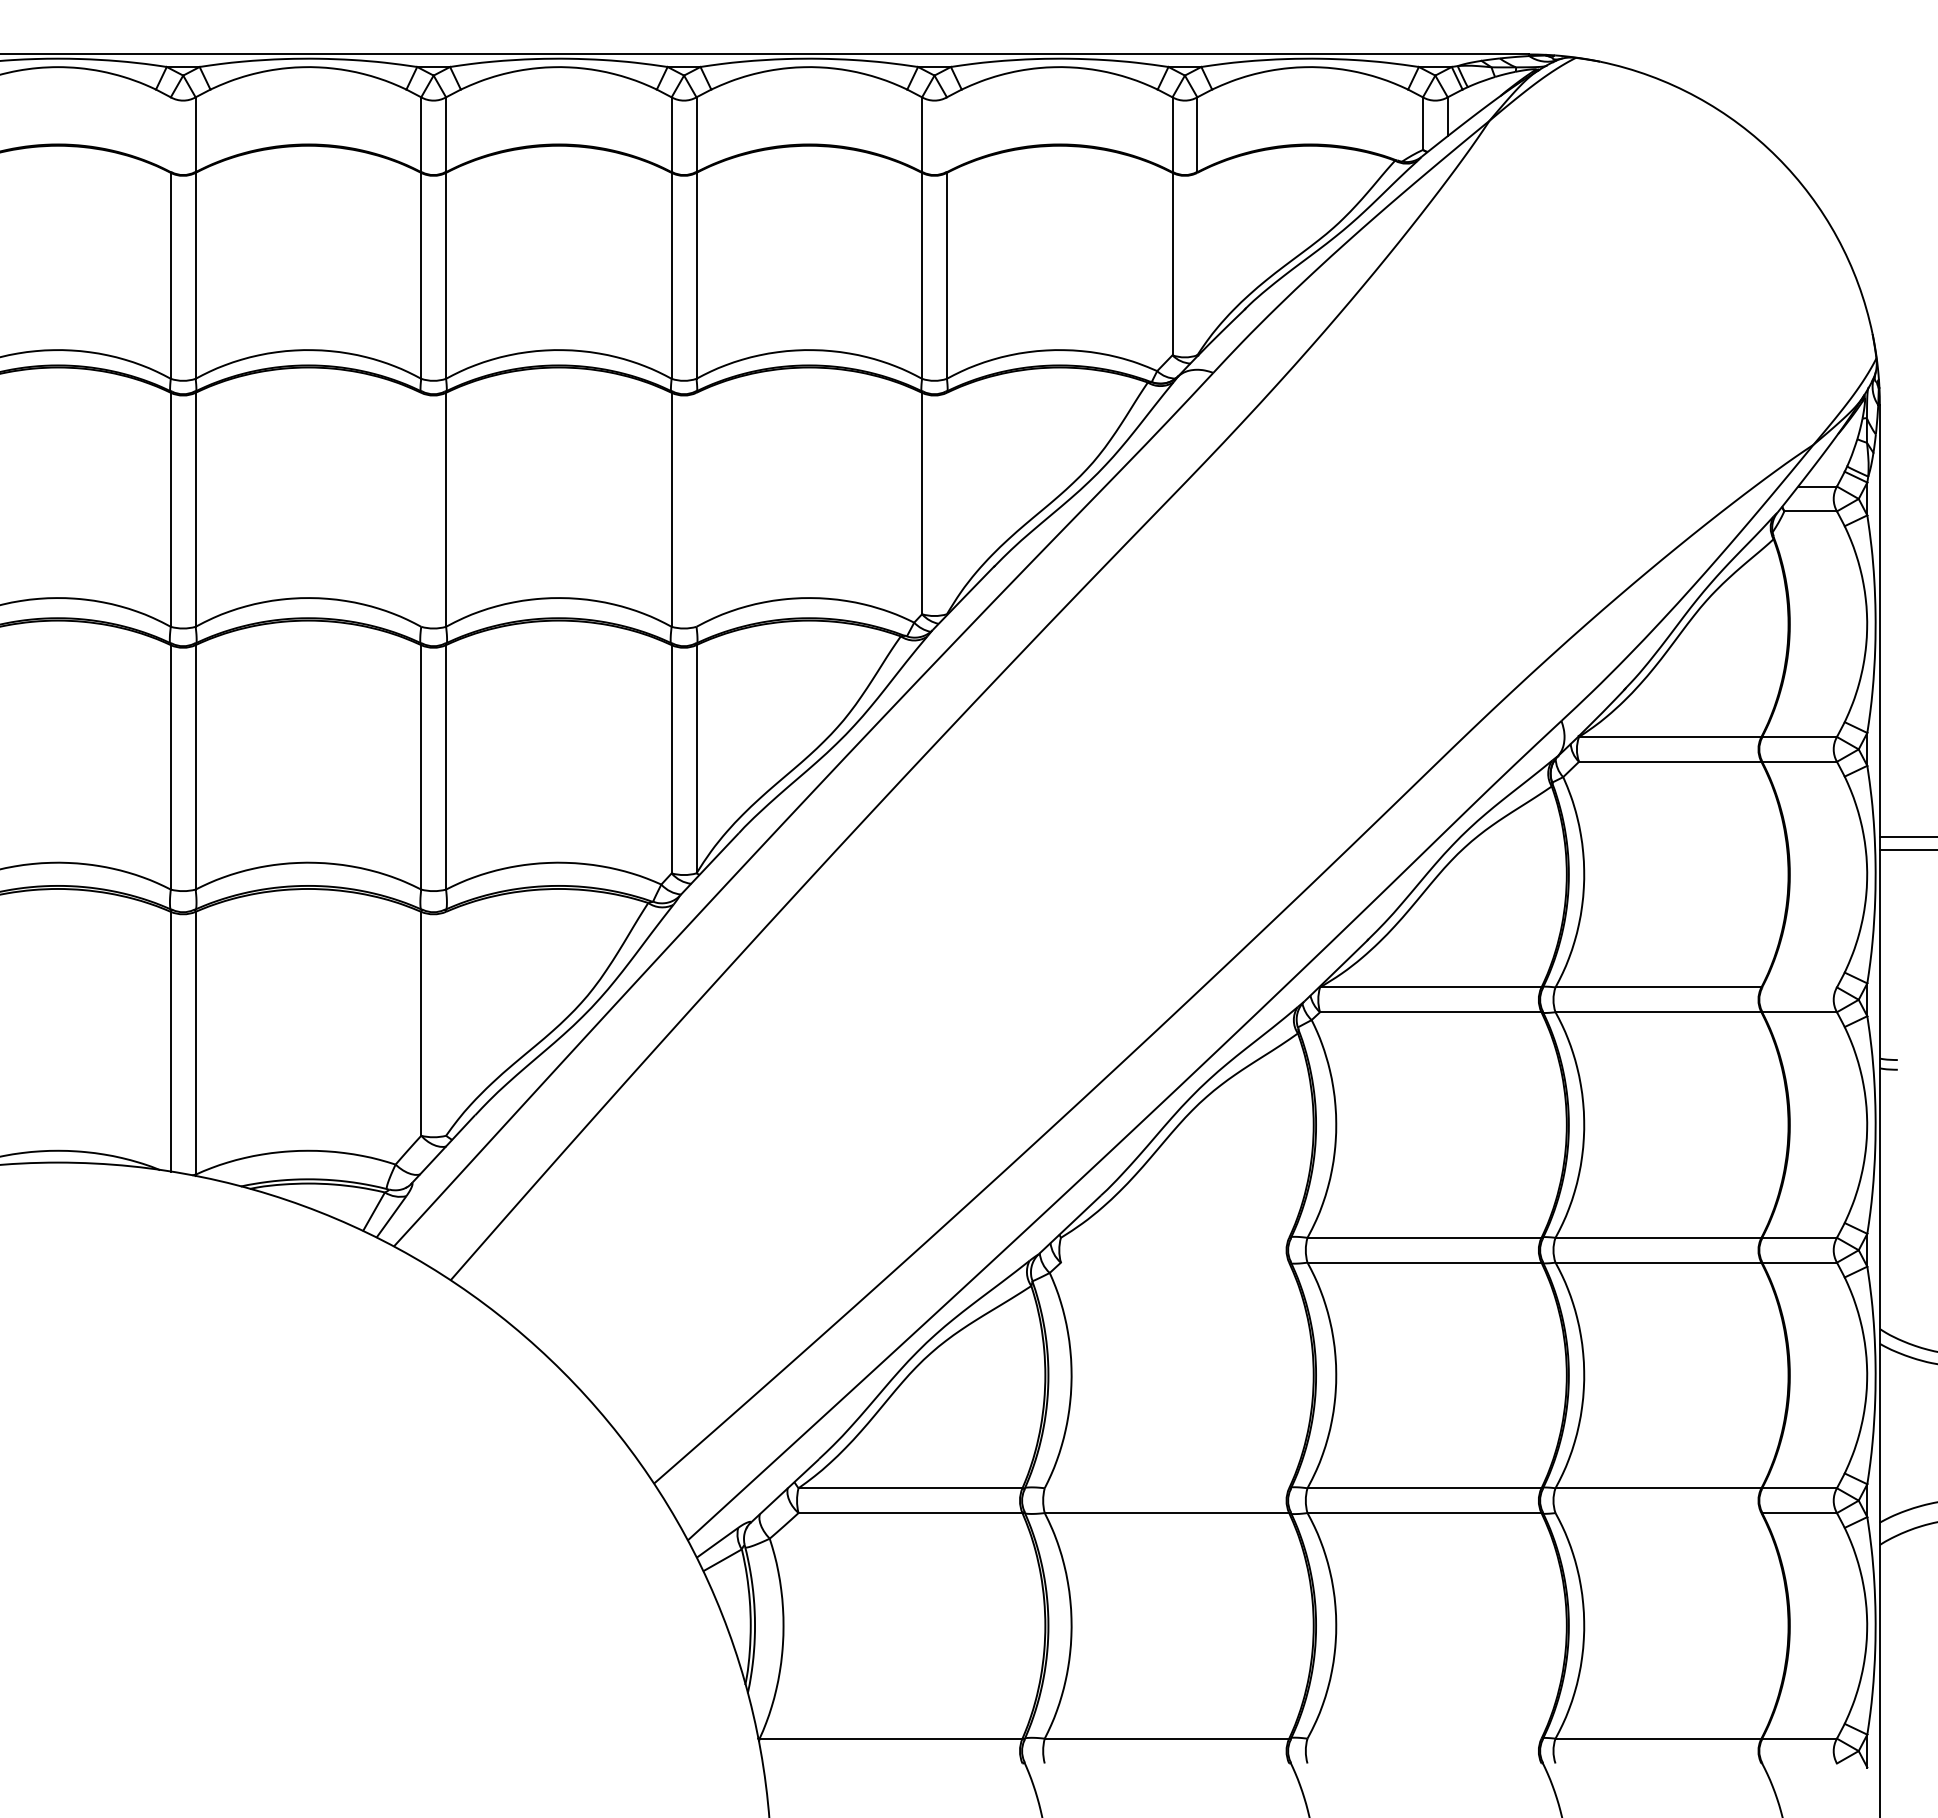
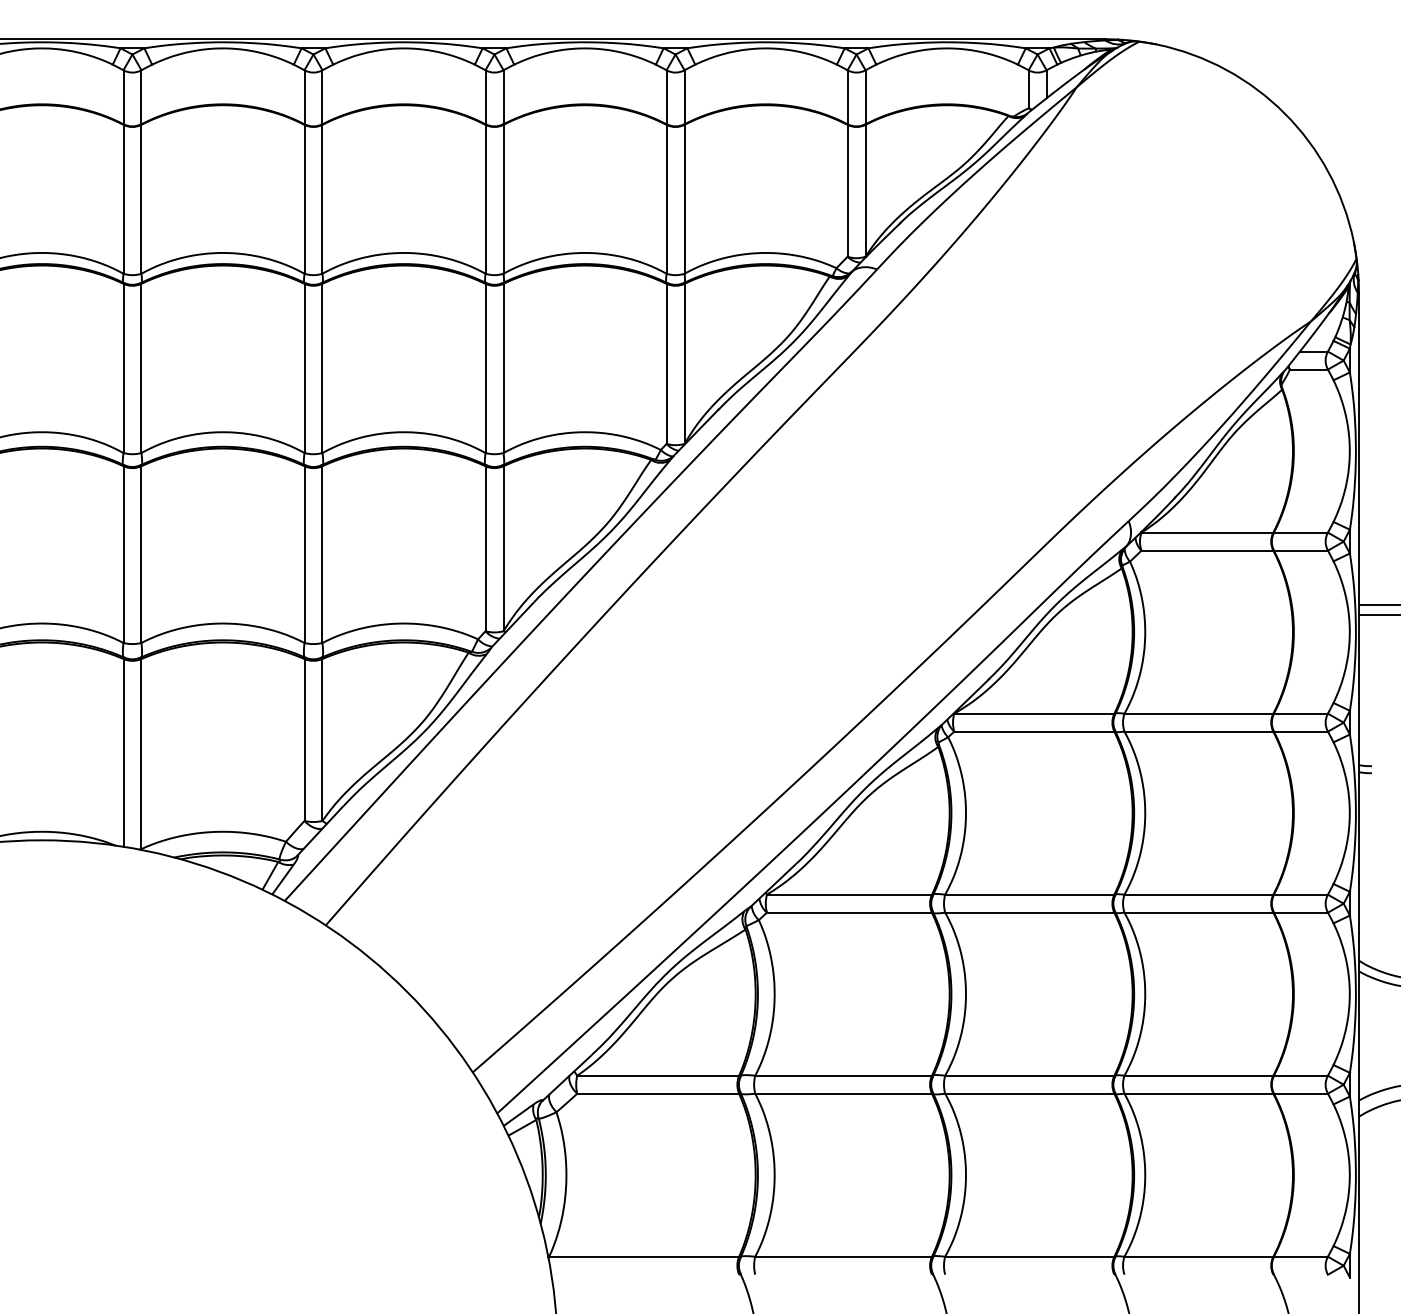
line: (170, 134) -> (123, 97), added
line: (946, 134) -> (684, 97), added
line: (1197, 263) -> (865, 190), added
line: (946, 503) -> (684, 363), added
line: (421, 509) -> (304, 368), added
line: (696, 509) -> (503, 368), added
line: (1799, 987) -> (1300, 713), added
line: (446, 1023) -> (322, 739), added
line: (1174, 1237) -> (849, 894), added
line: (1174, 1262) -> (849, 912), added
line: (1166, 1488) -> (843, 1075), added
line: (1658, 1513) -> (1198, 1093), added
line: (1424, 1738) -> (1029, 1256), added

